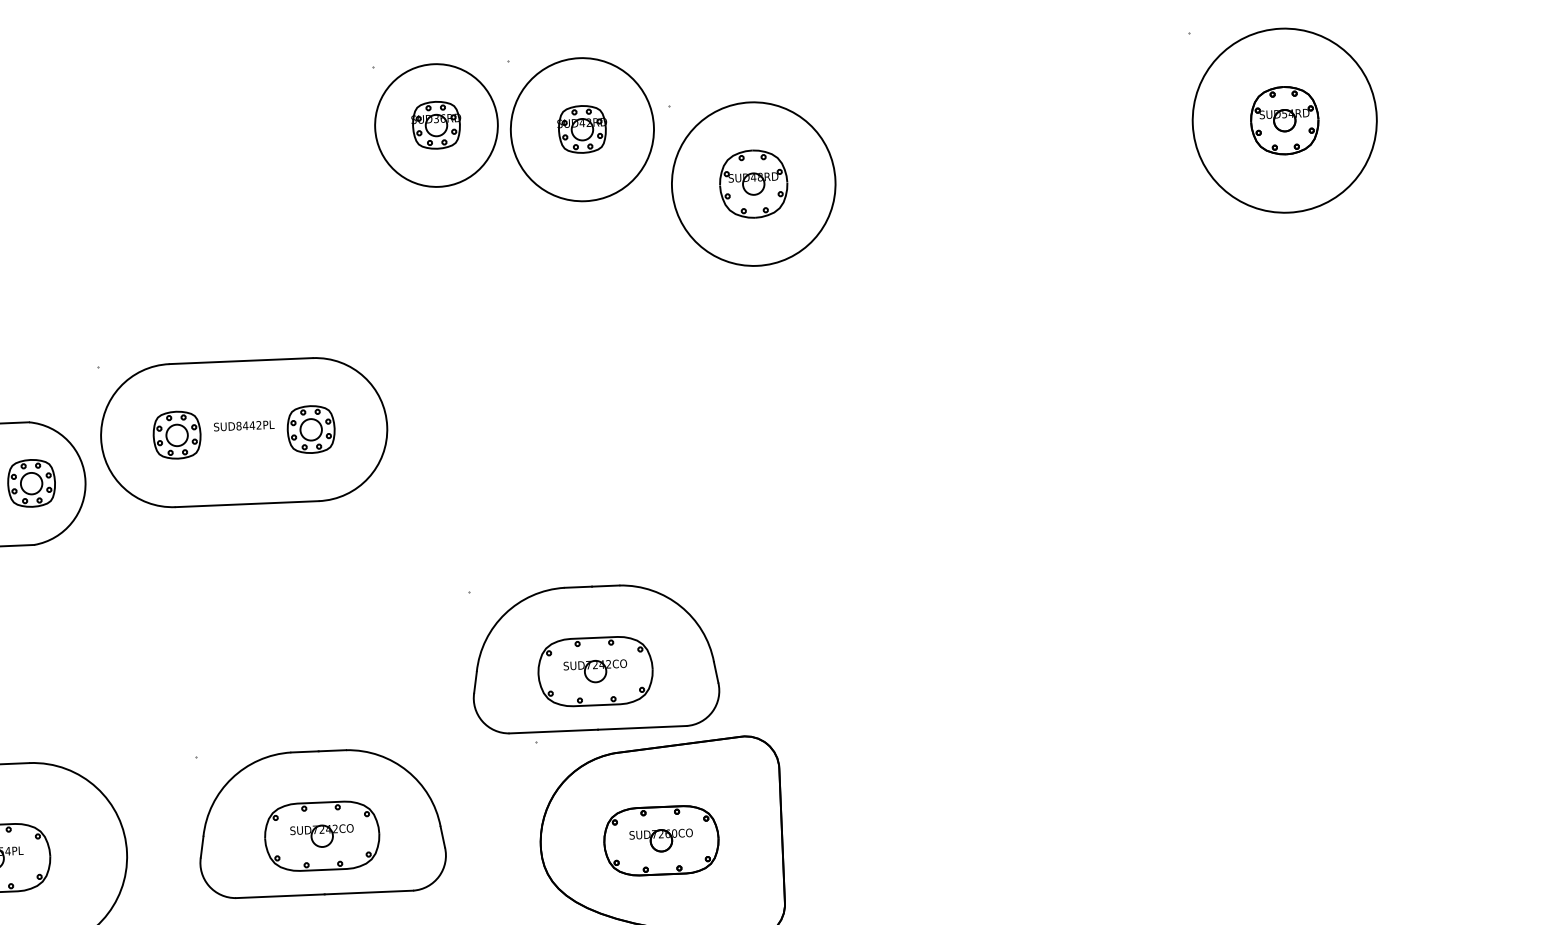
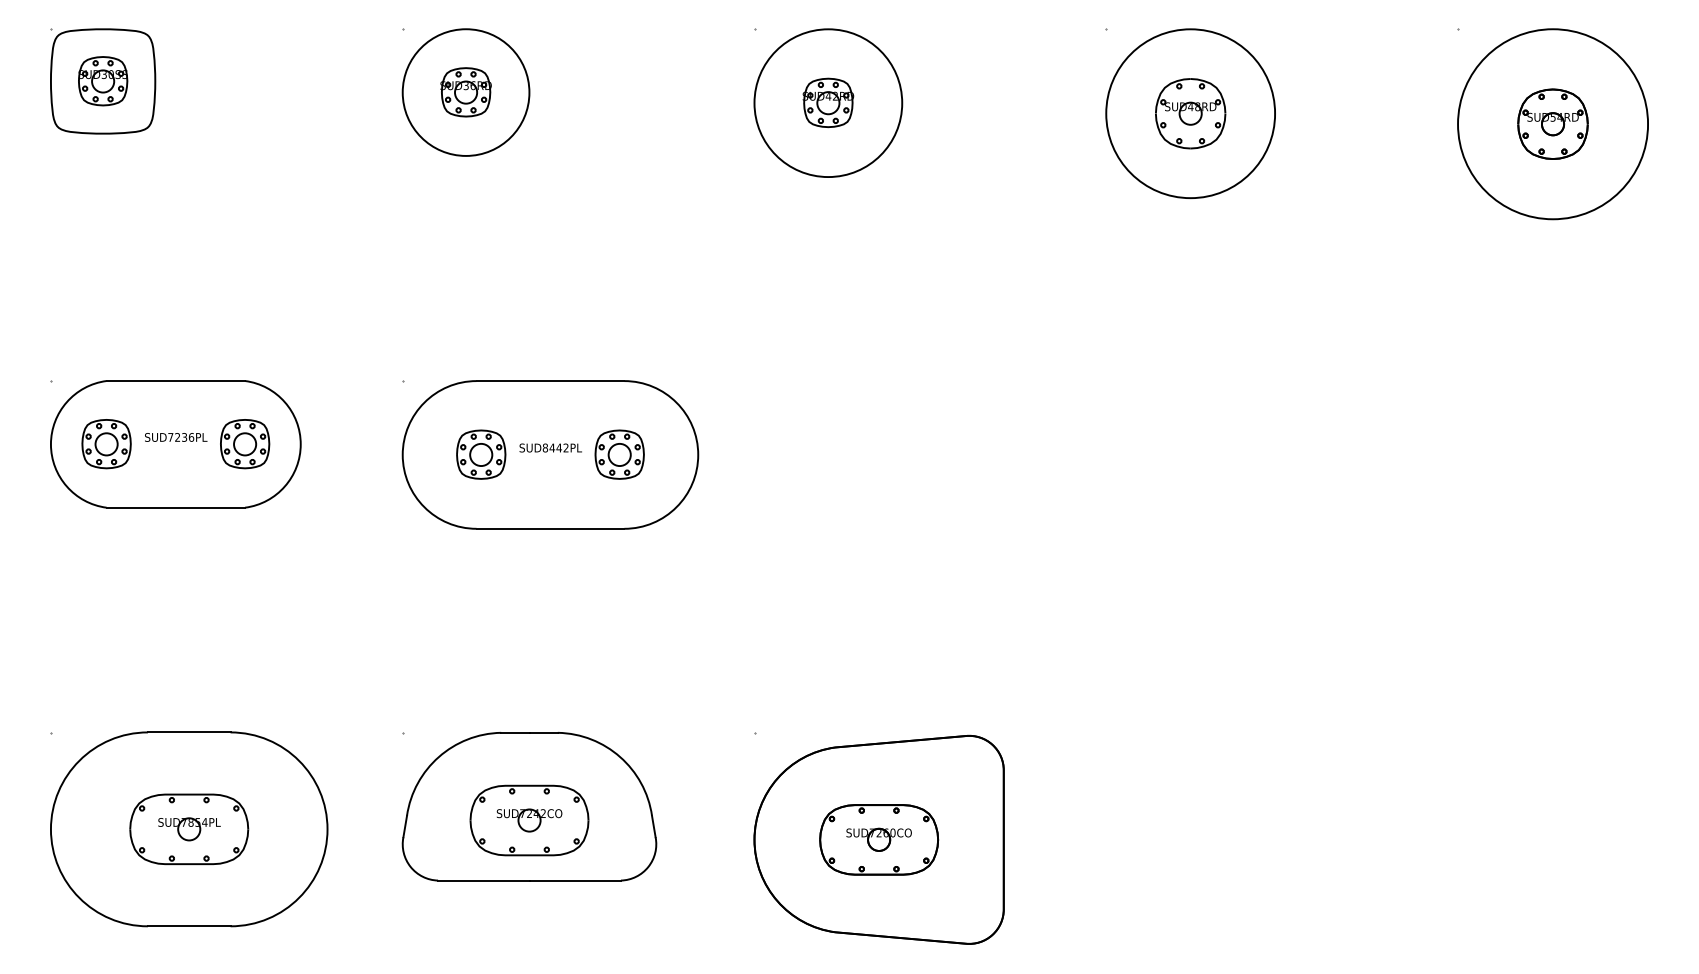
part: (435, 125) -> (465, 92), moved
part: (753, 183) -> (1190, 113), moved
part: (244, 432) -> (550, 454), moved
part: (594, 657) -> (818, 648), removed

